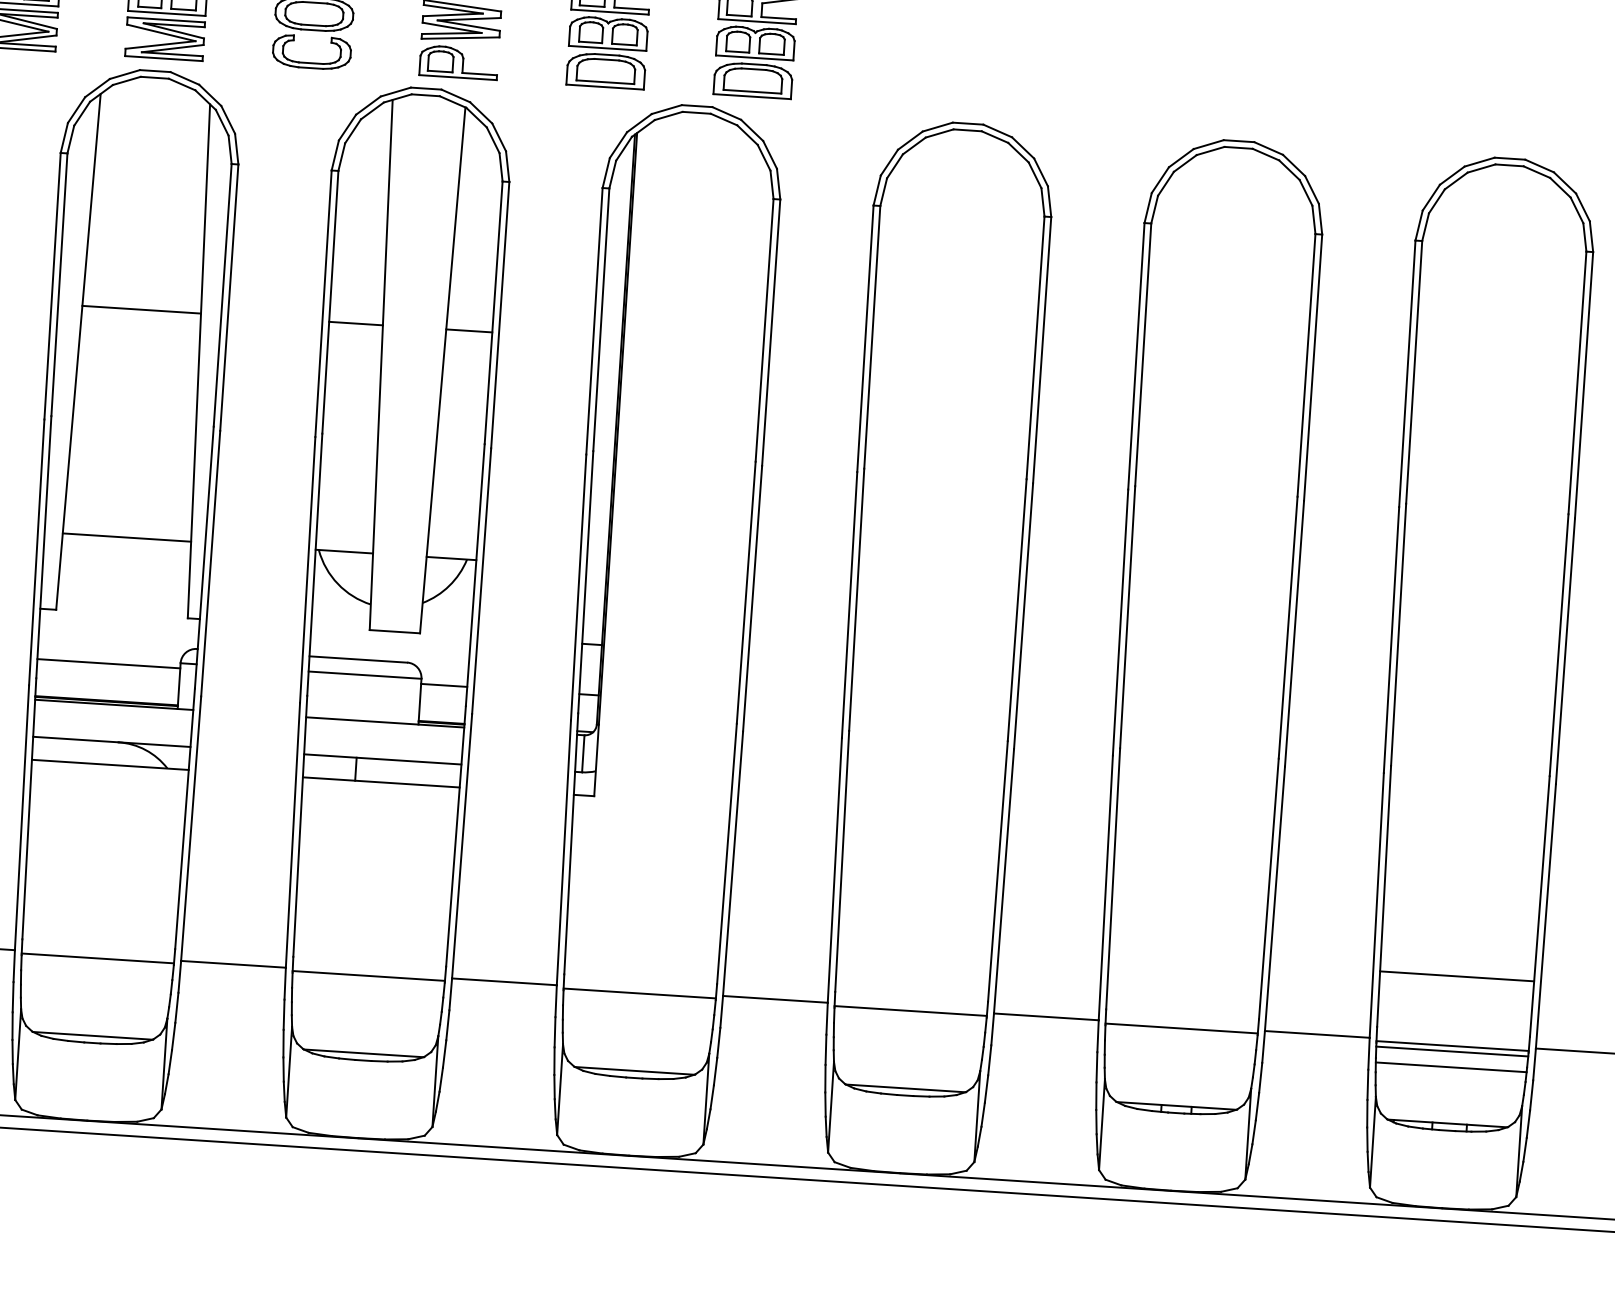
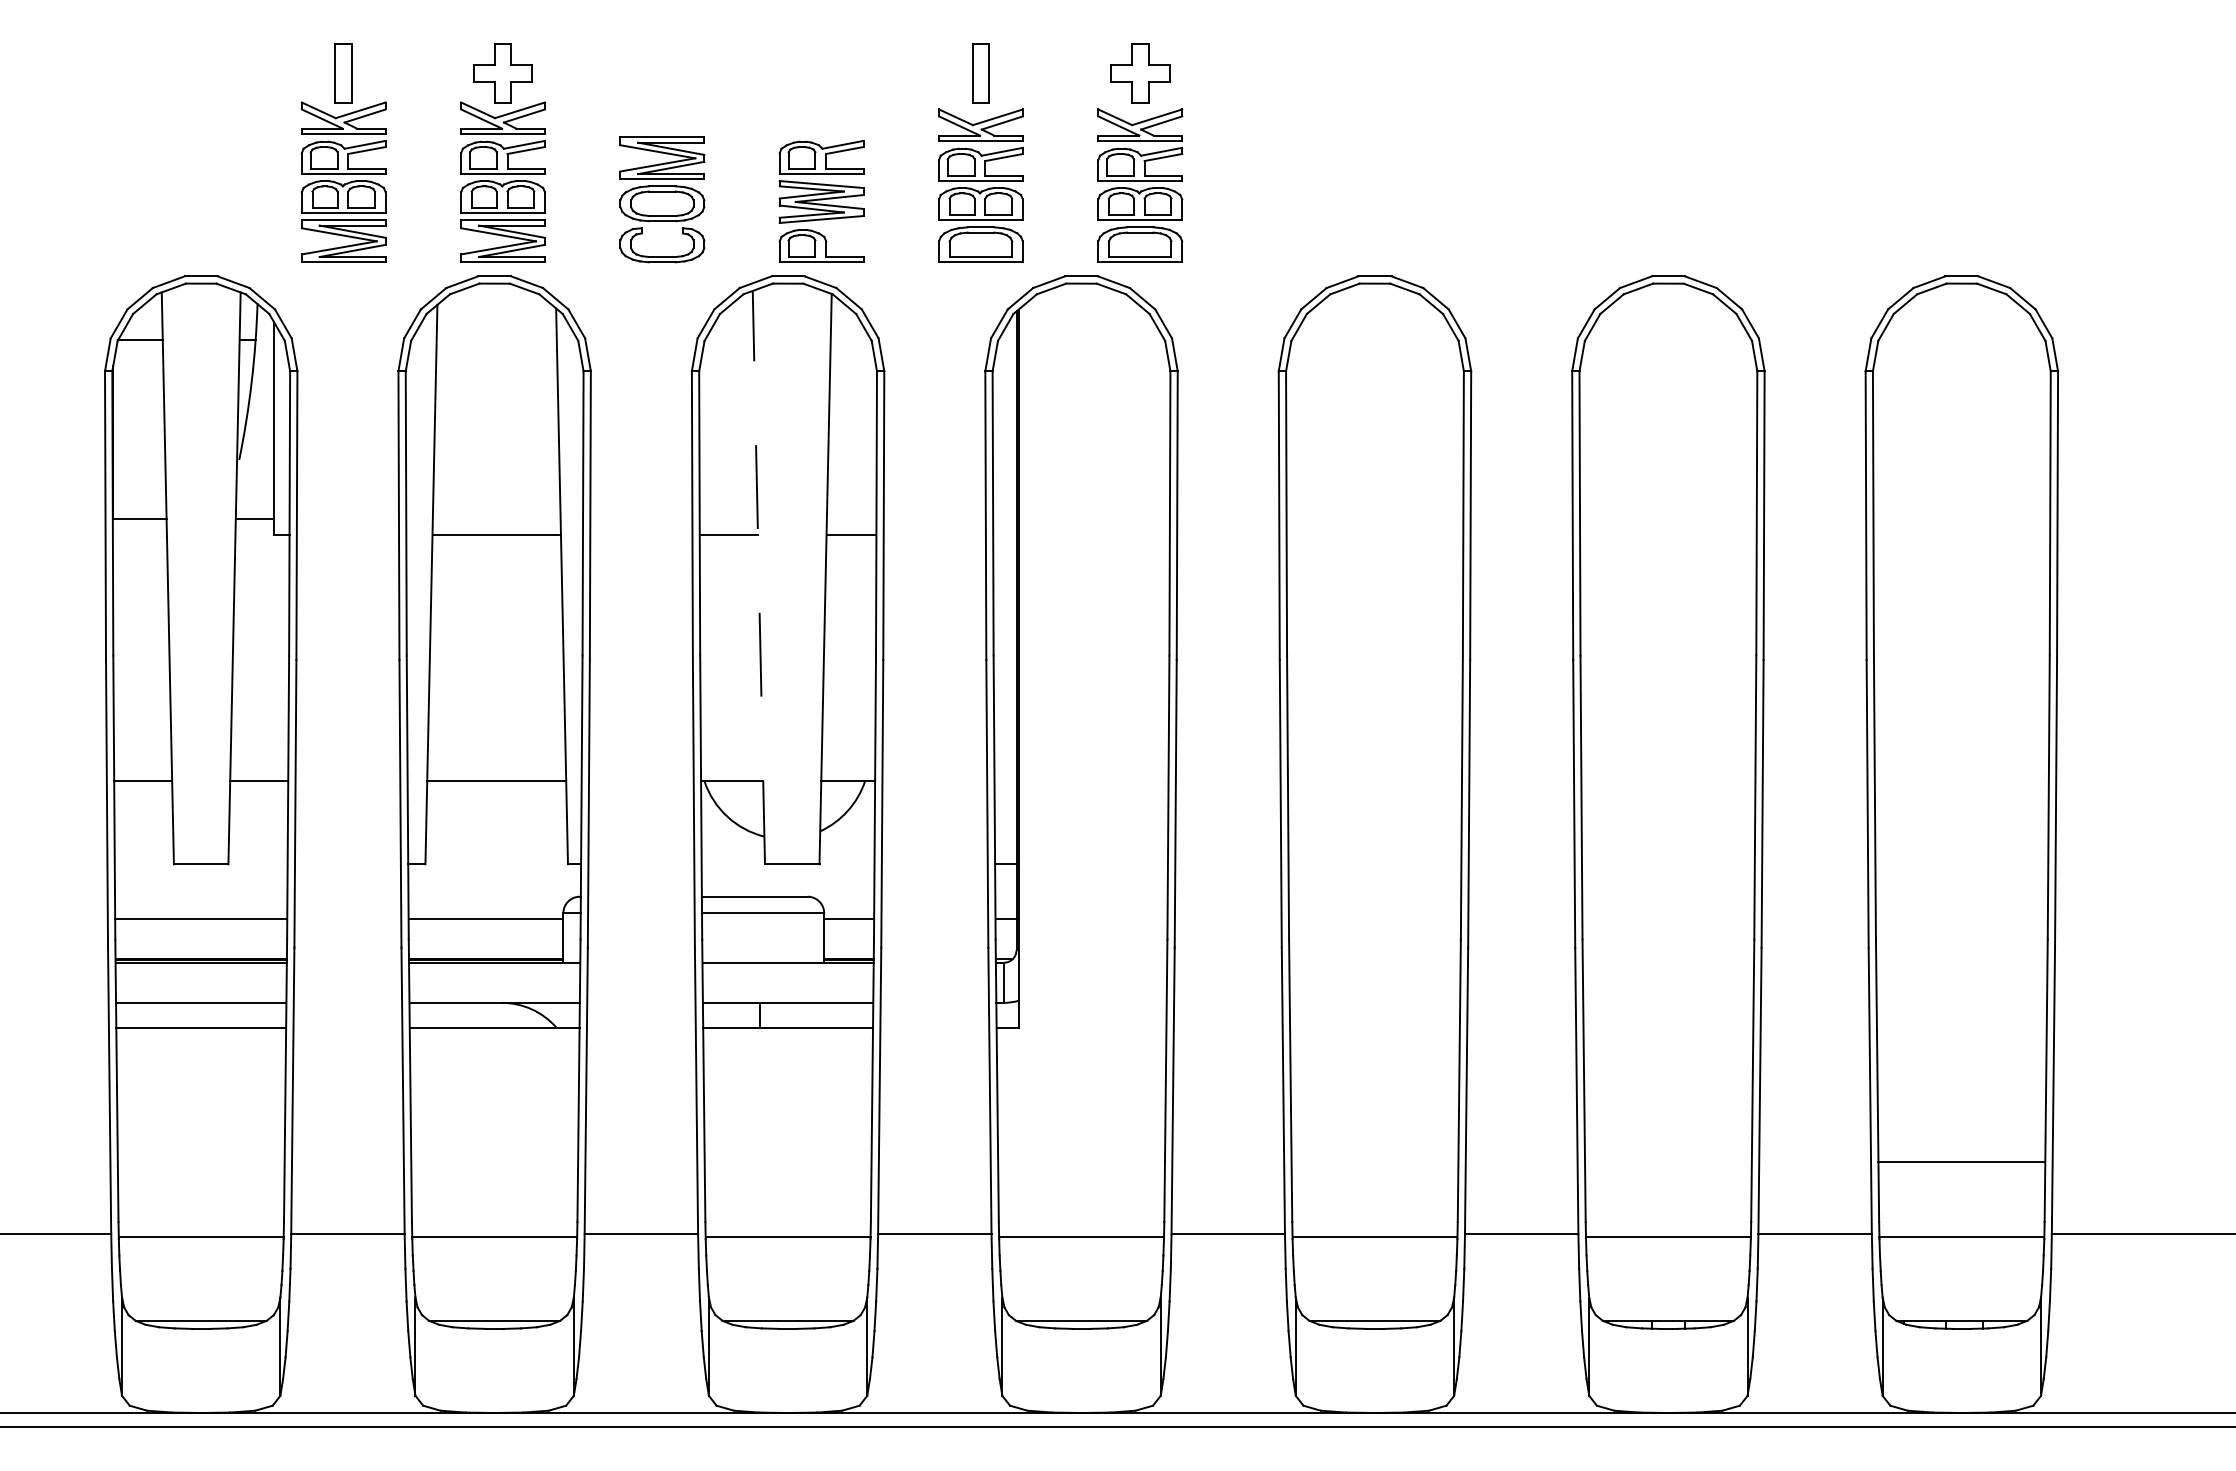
line: (380, 364) -> (758, 577), solid -> dashed
line: (1451, 1051) -> (1961, 1243), removed
line: (1450, 1067) -> (1961, 1260), removed

